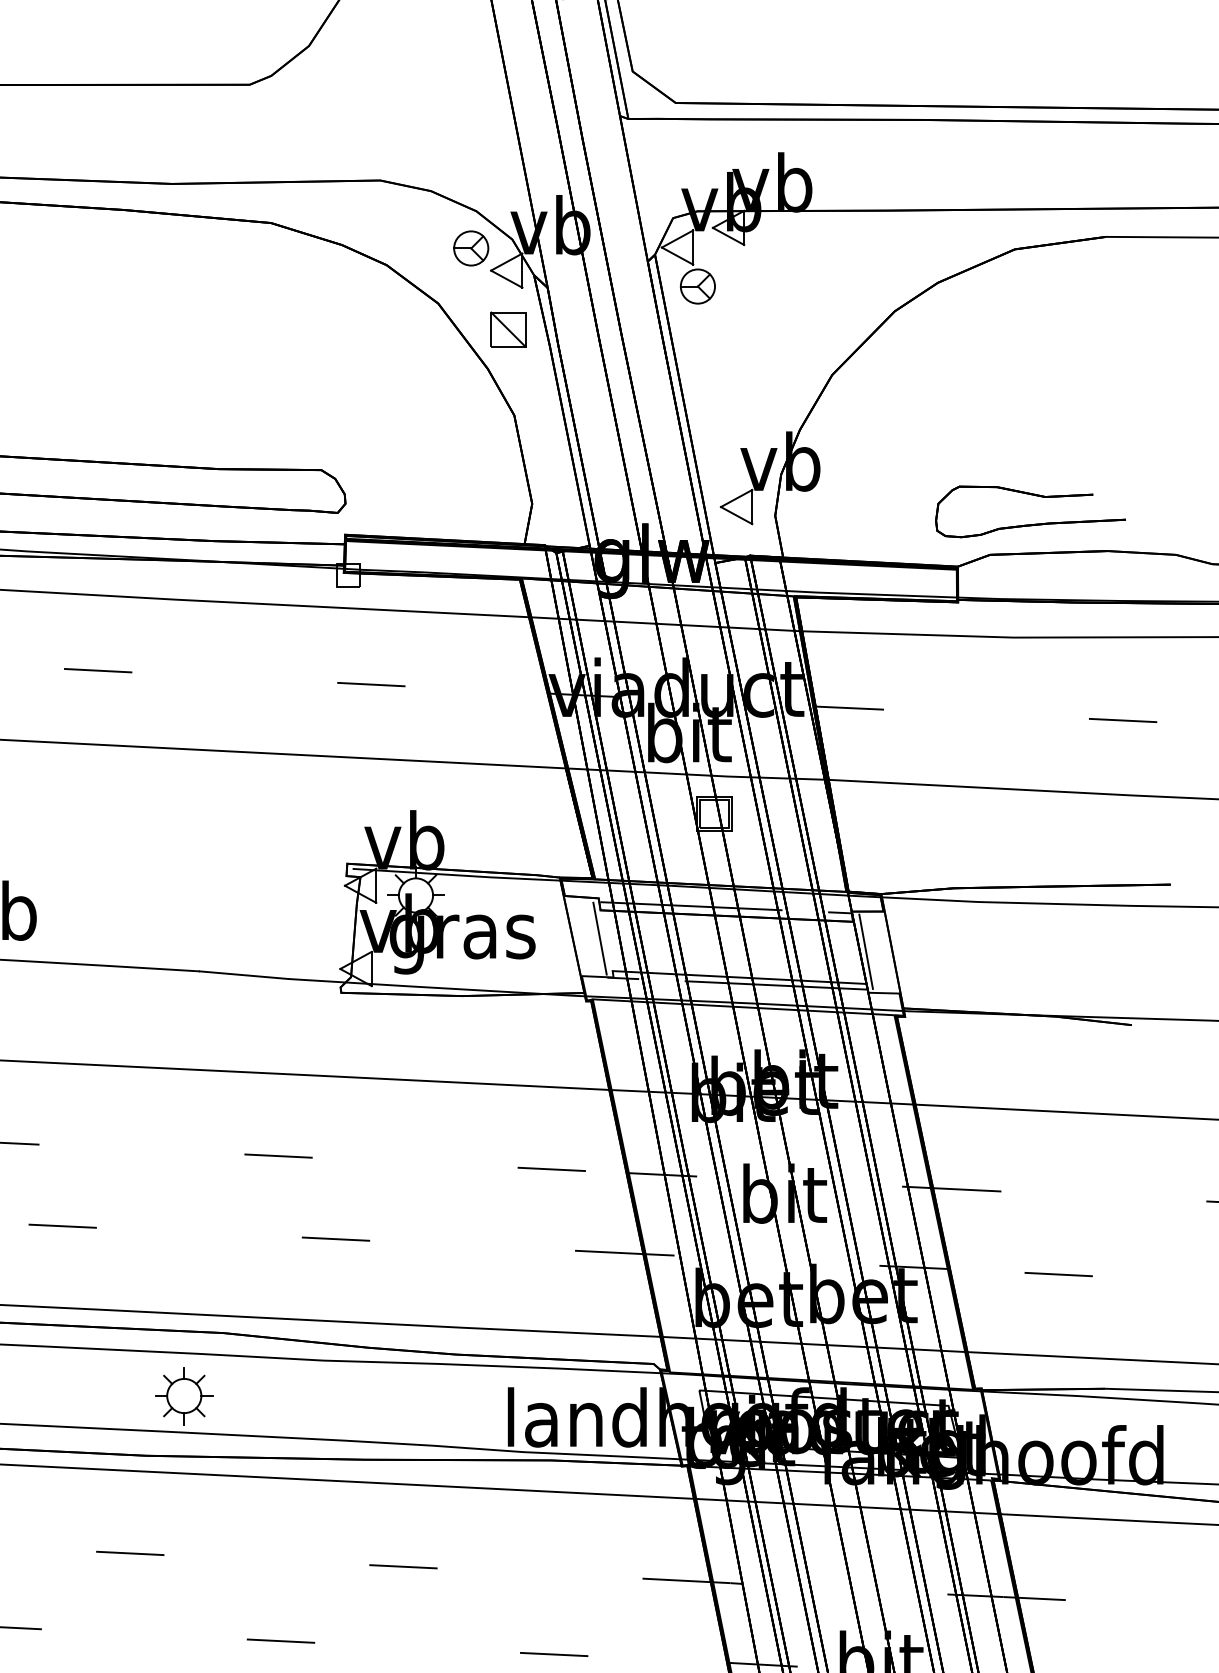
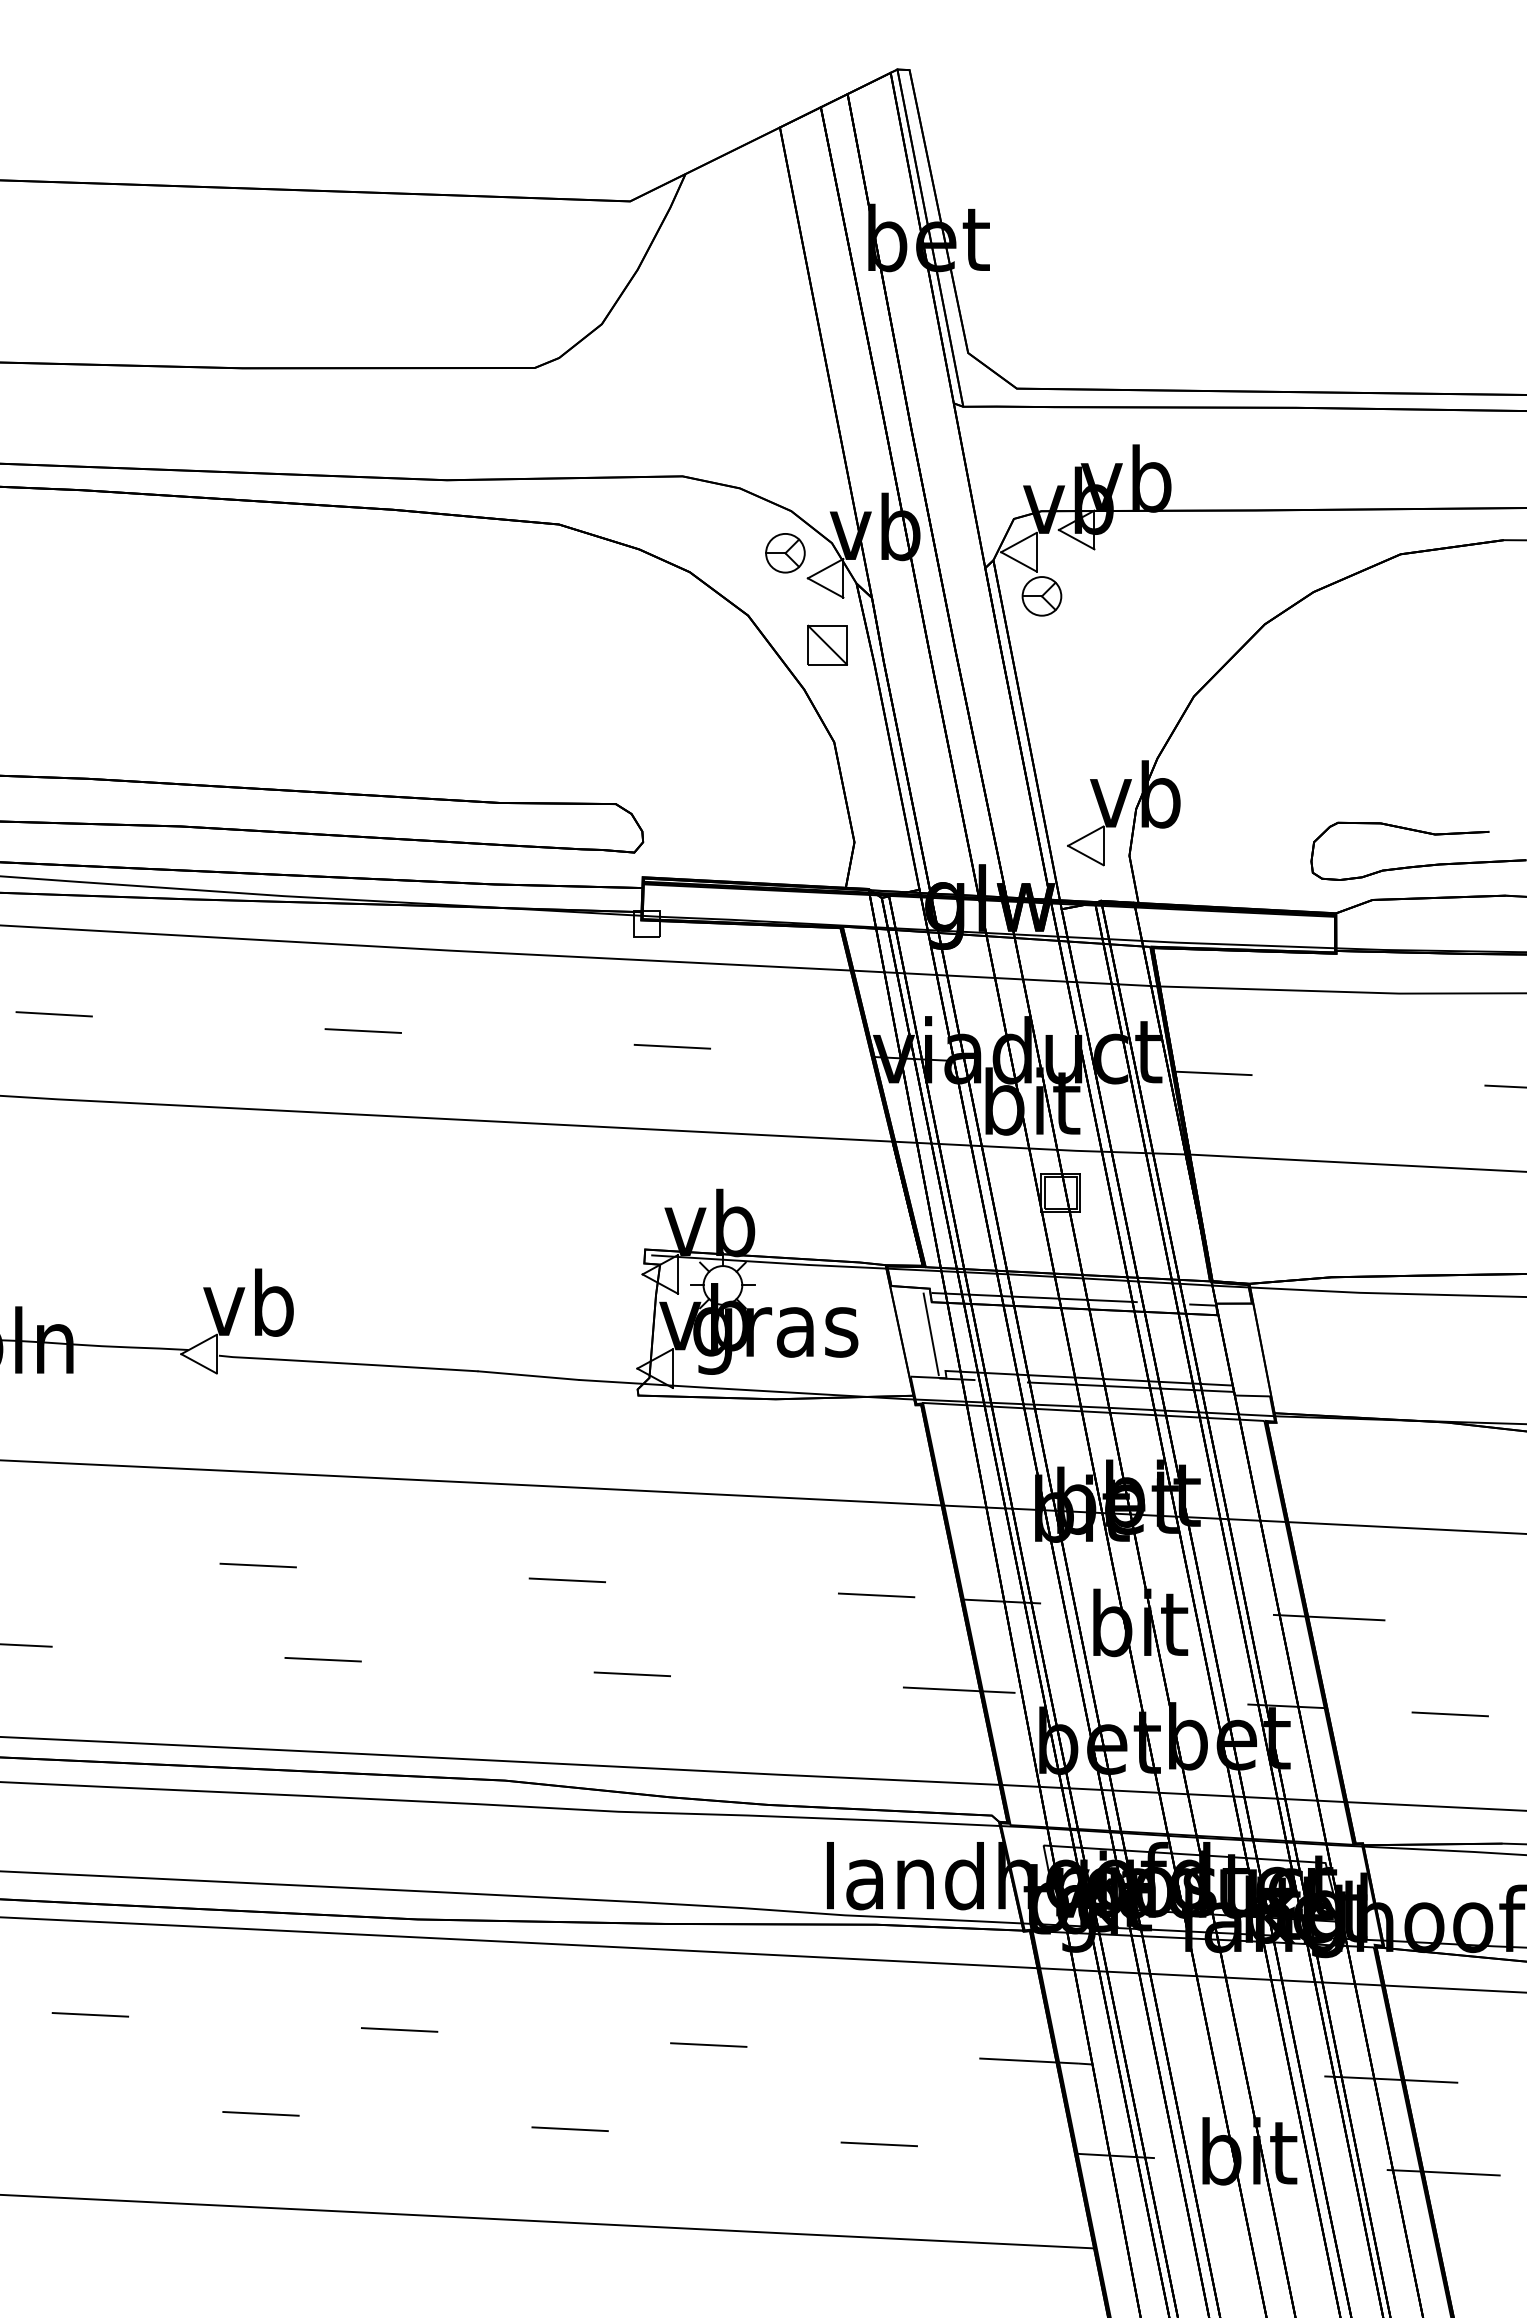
line: (866, 952) -> (1232, 1349), removed
part: (184, 1395) -> (460, 1851), removed

